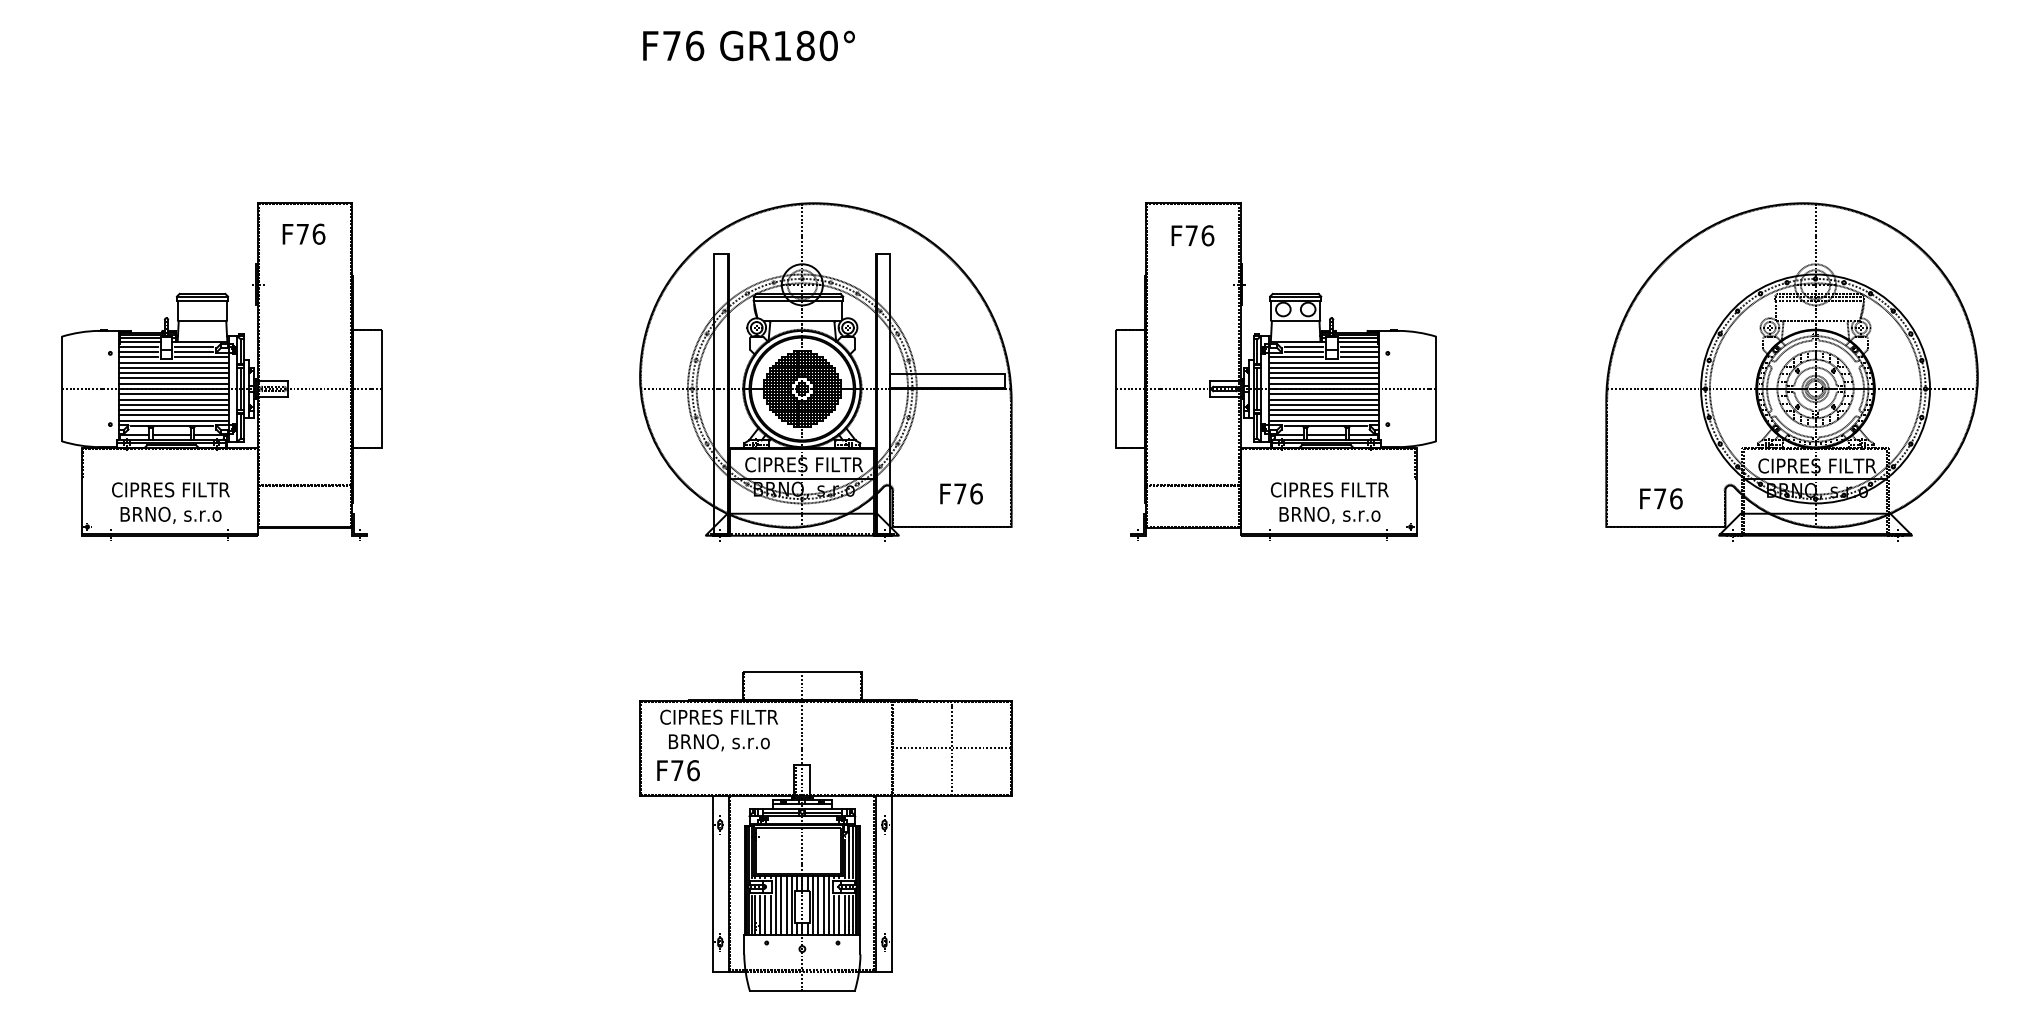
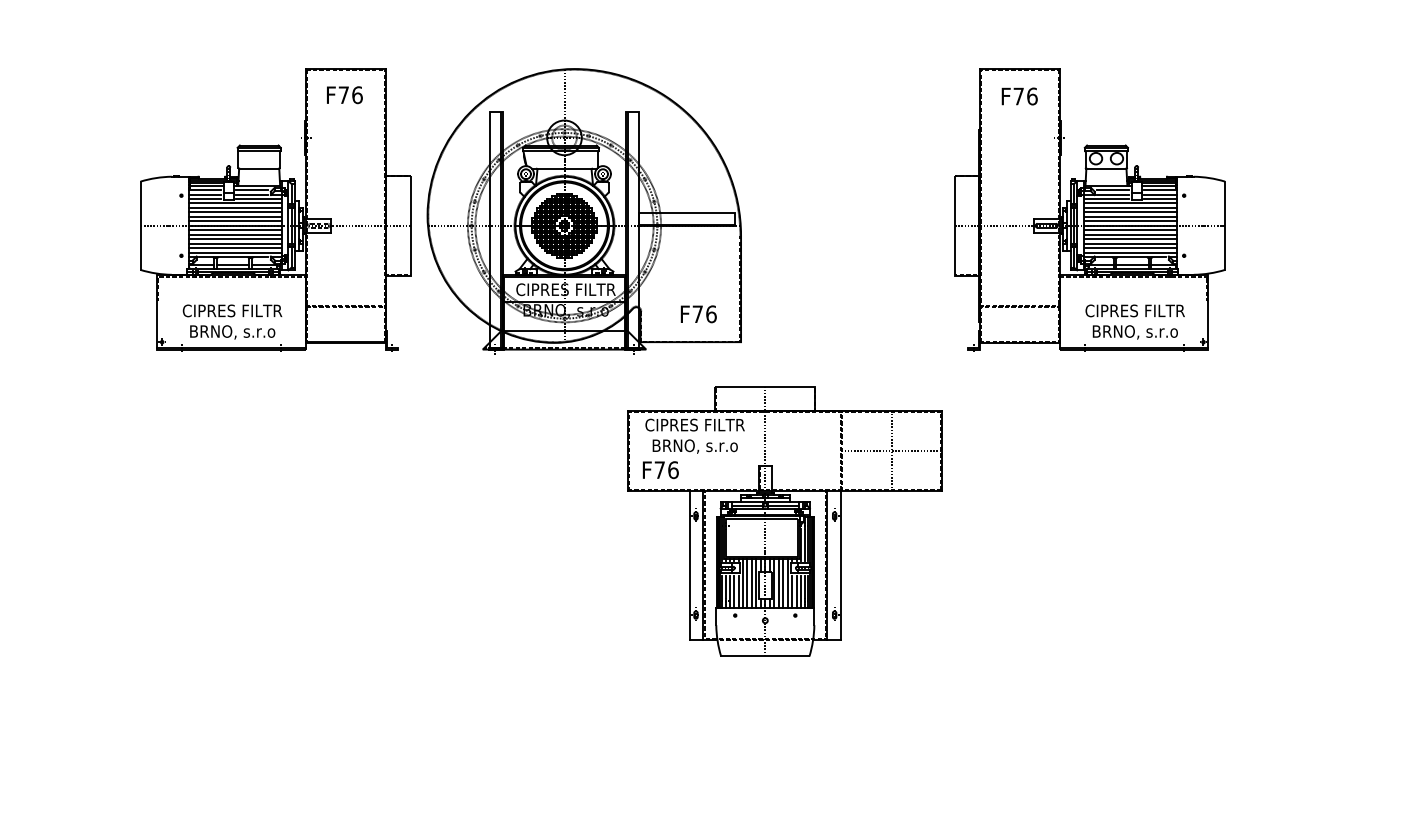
part: (825, 371) -> (584, 211), moved
part: (1275, 371) -> (1089, 211), moved
part: (825, 831) -> (784, 521), moved

